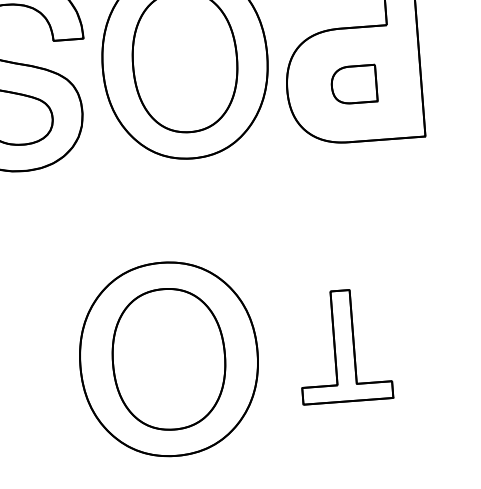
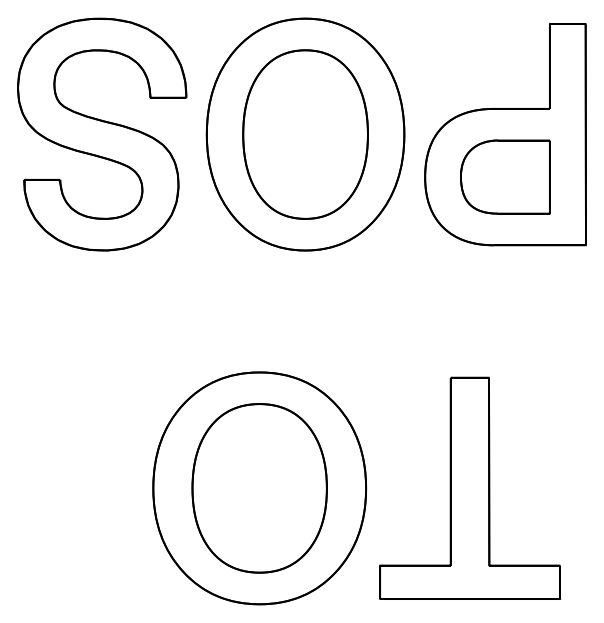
part: (354, 84) -> (505, 176), size x1.67
part: (344, 345) -> (470, 487), size x1.67

